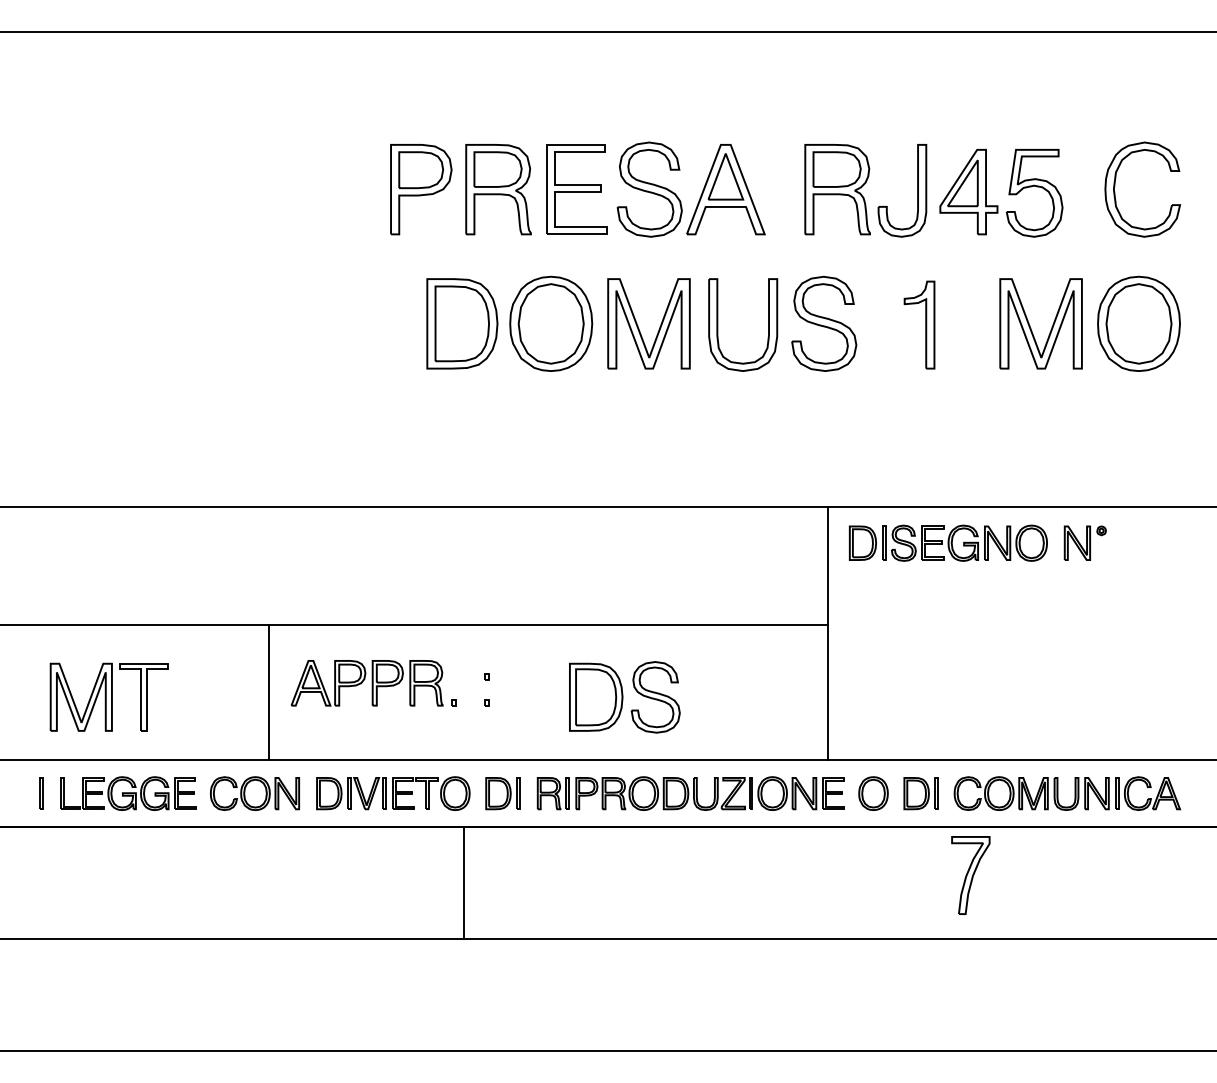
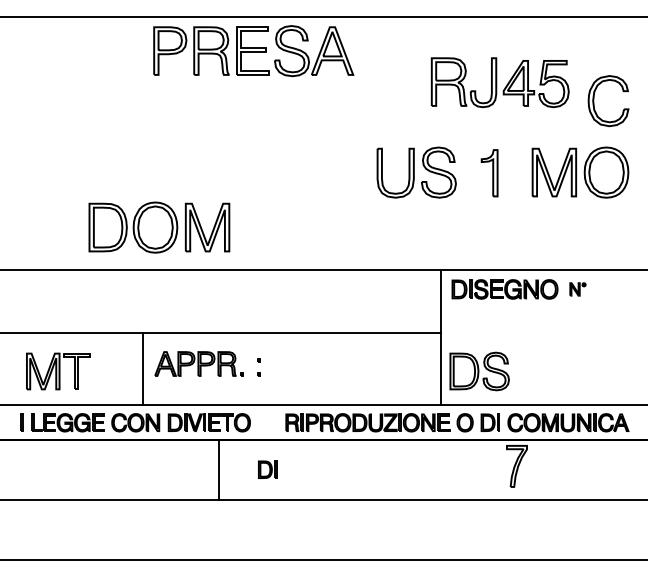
part: (577, 190) -> (253, 51), moved
part: (932, 190) -> (499, 82), moved
part: (558, 323) -> (159, 227), moved
part: (1084, 543) -> (577, 289), size x0.7
part: (624, 697) -> (479, 371), moved
part: (502, 793) -> (267, 469), moved
line: (464, 883) -> (219, 470), moved

